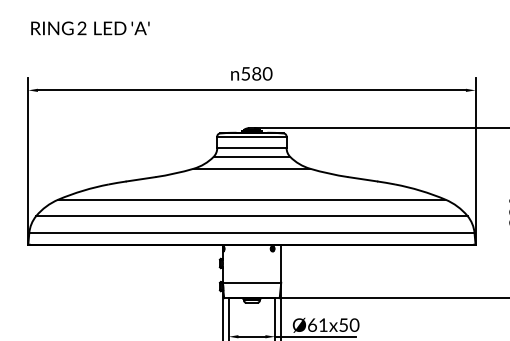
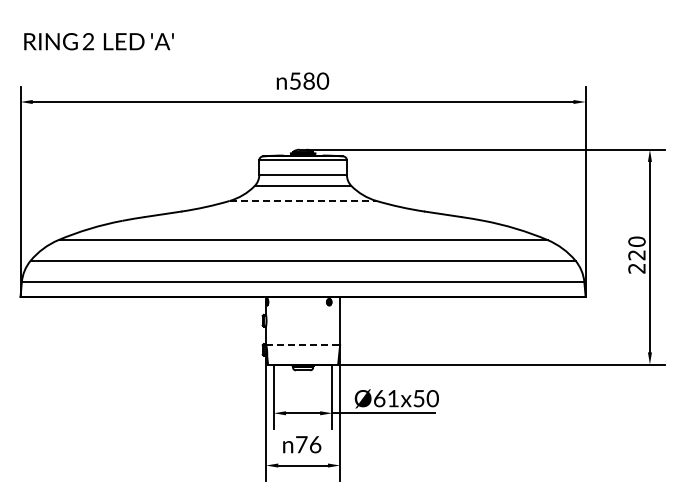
text: (89, 28) -> (98, 41), moved
line: (252, 169) -> (303, 201), solid -> dashed
line: (252, 283) -> (303, 345), solid -> dashed

